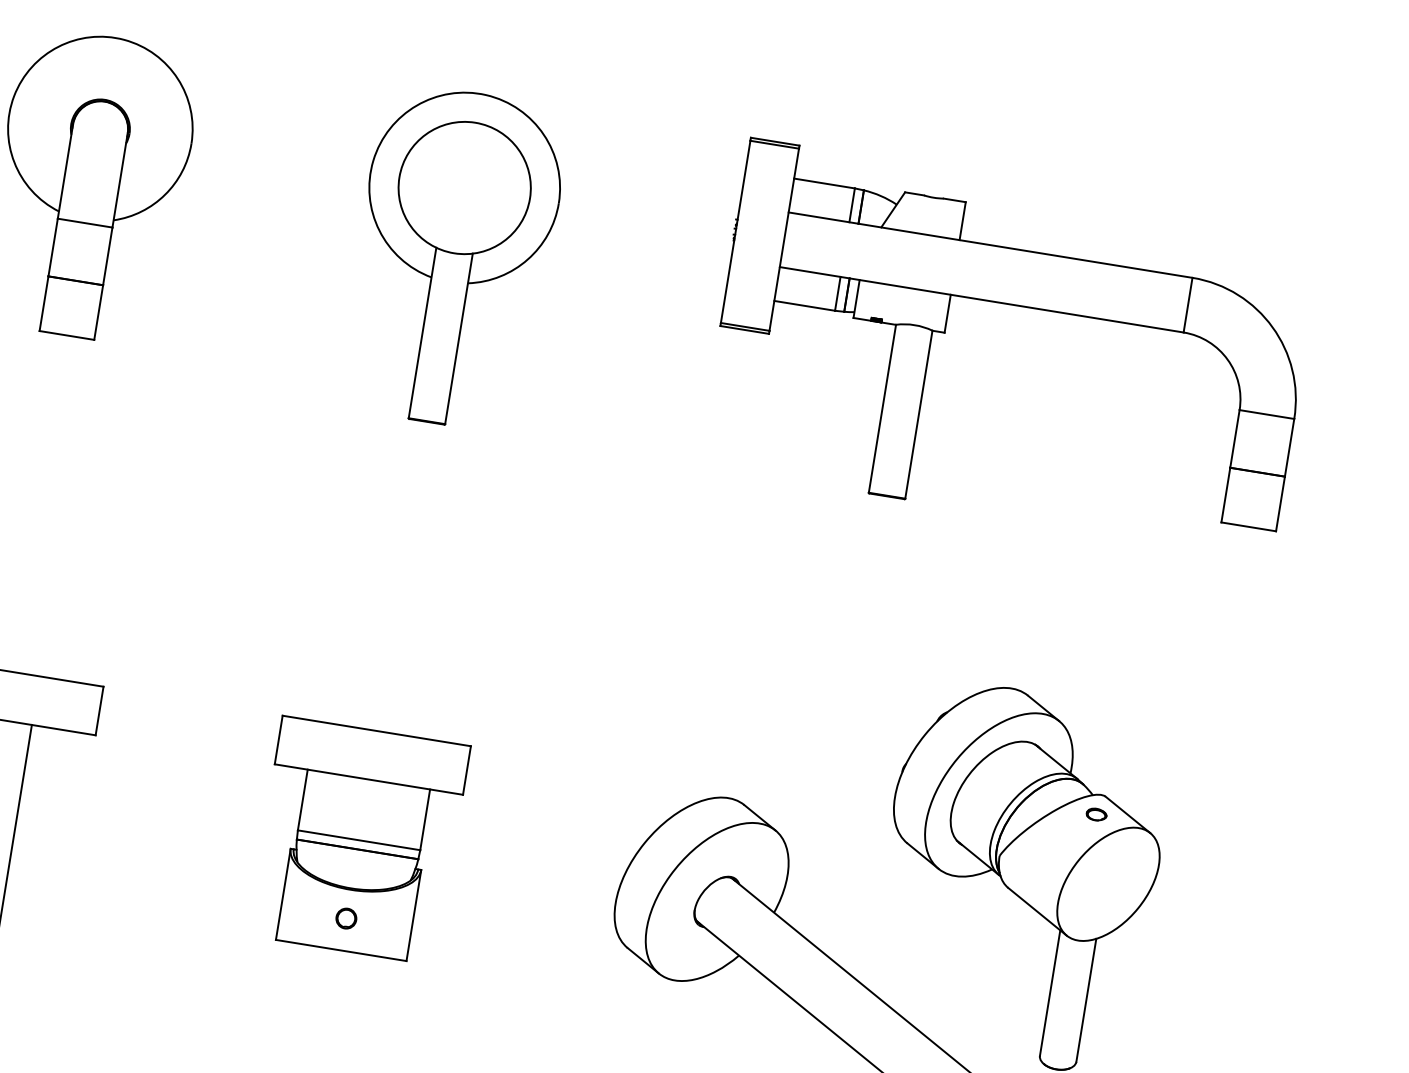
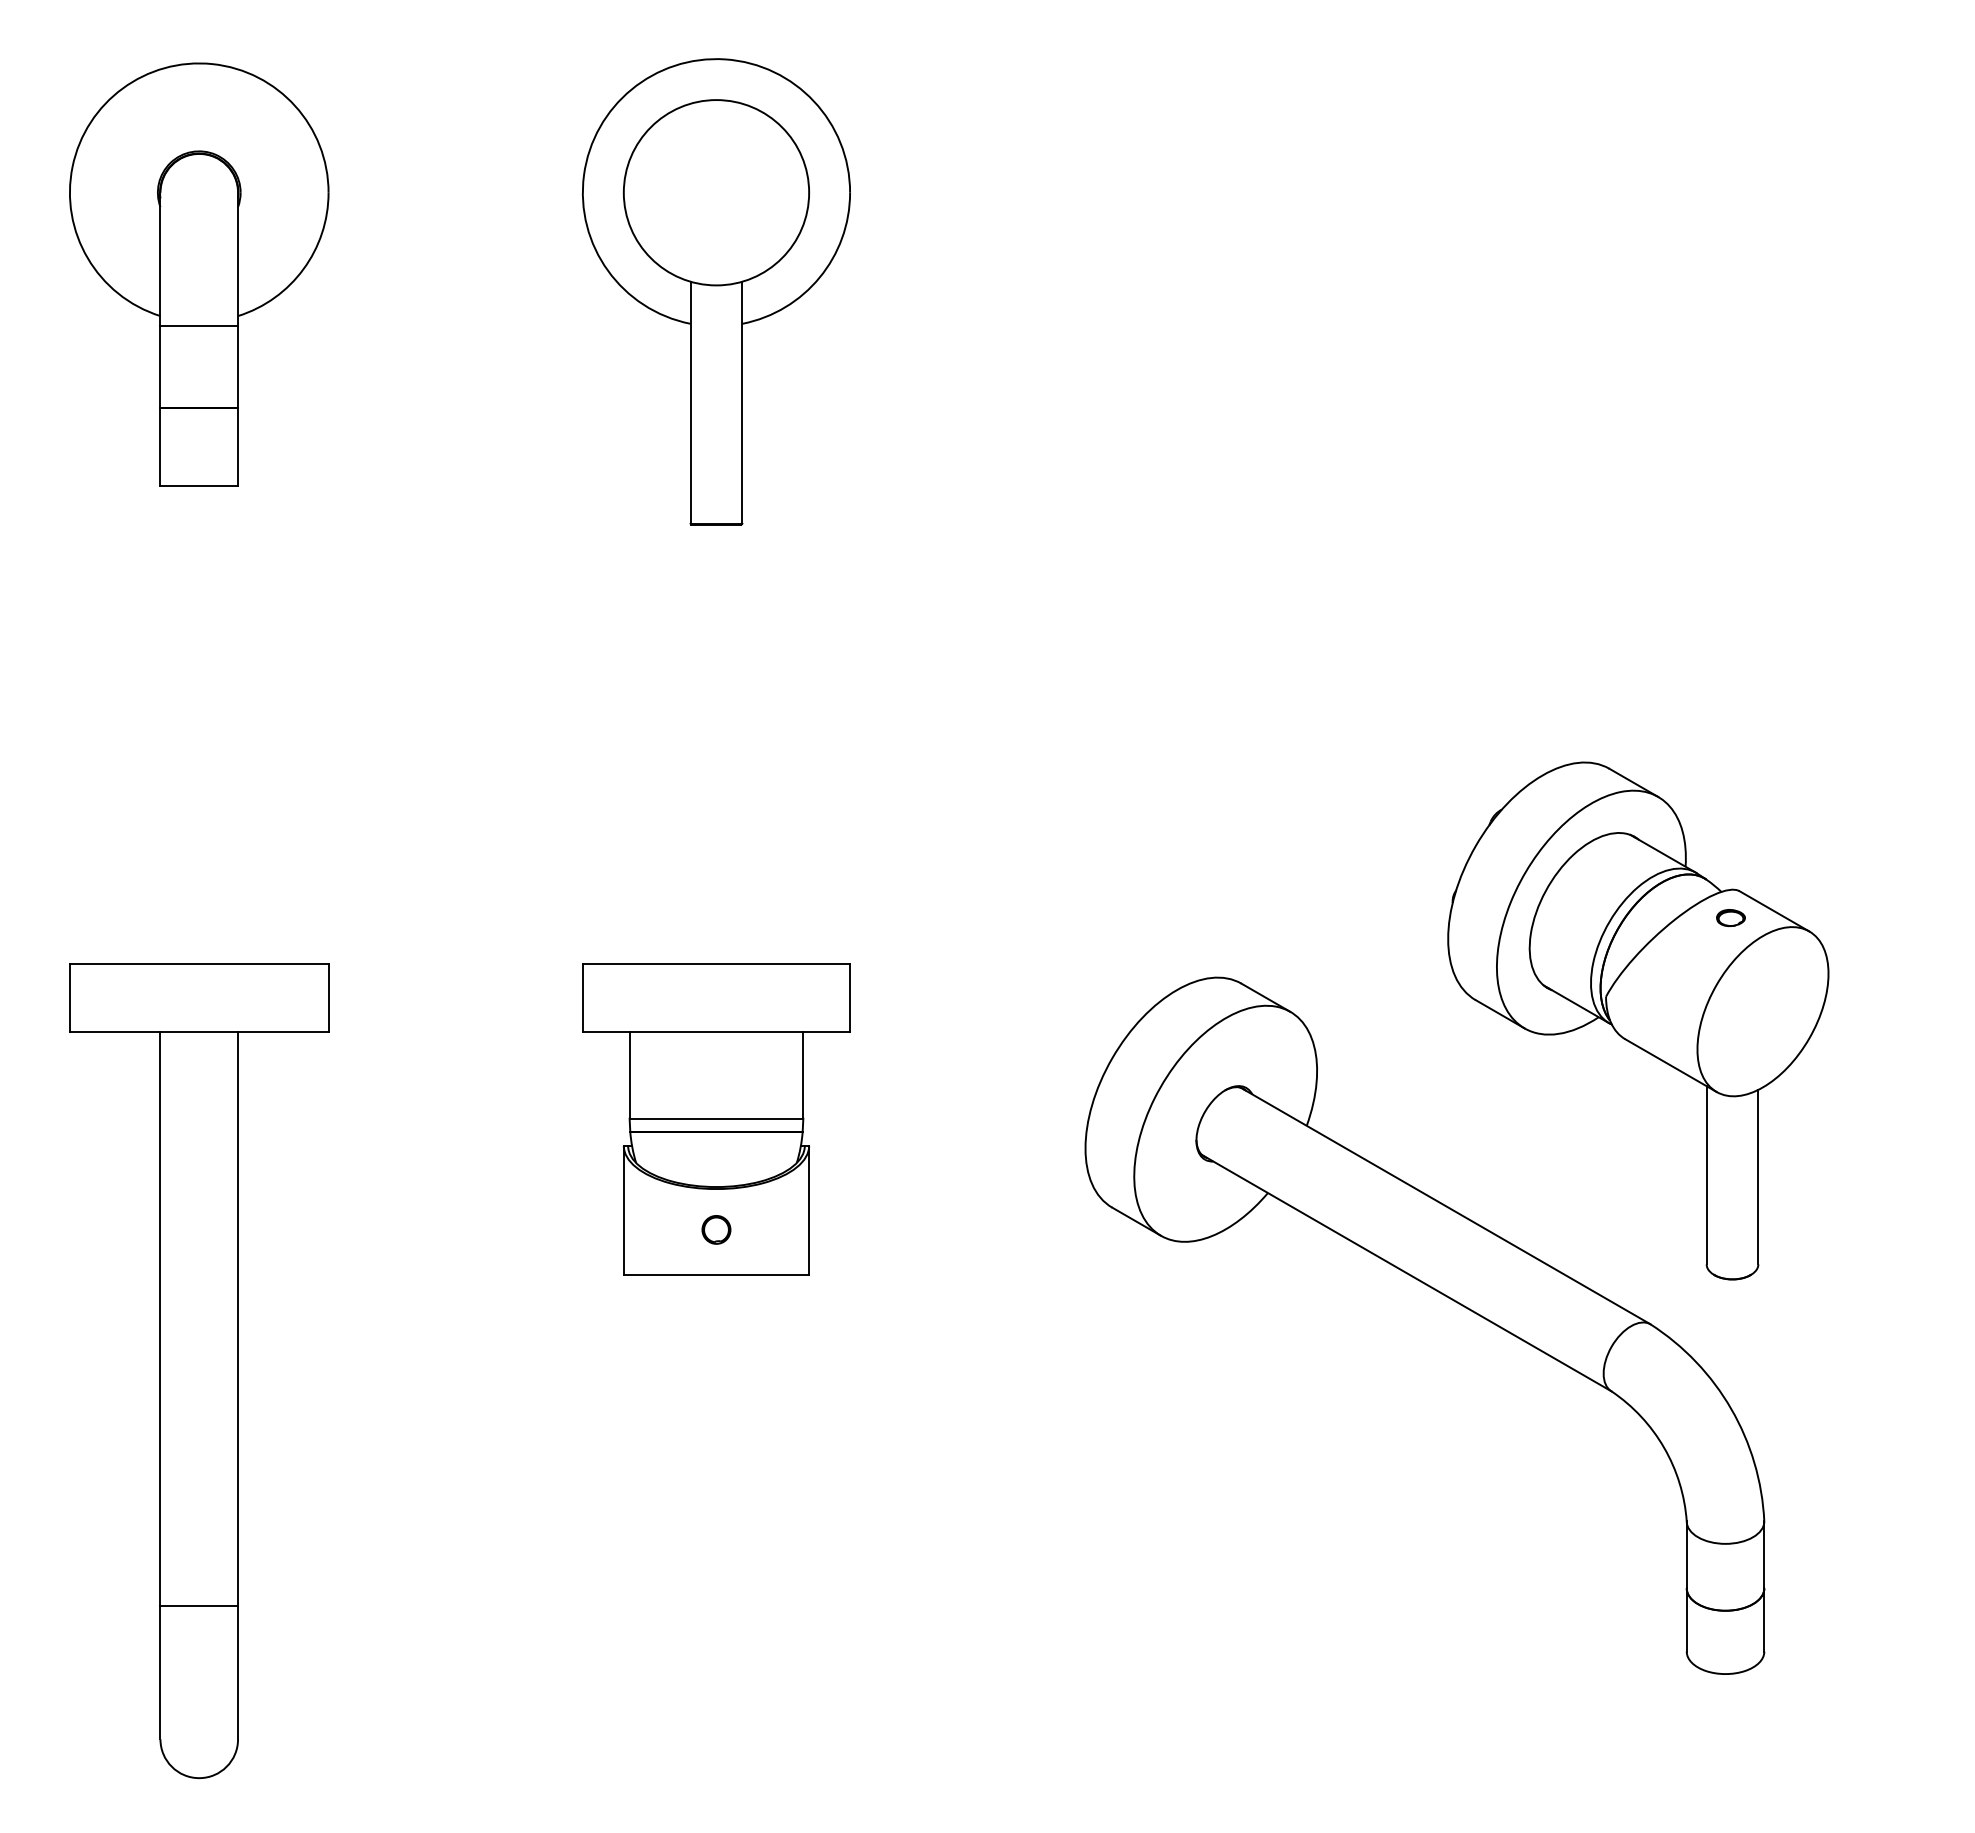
part: (1017, 306) -> (1507, 232), removed

